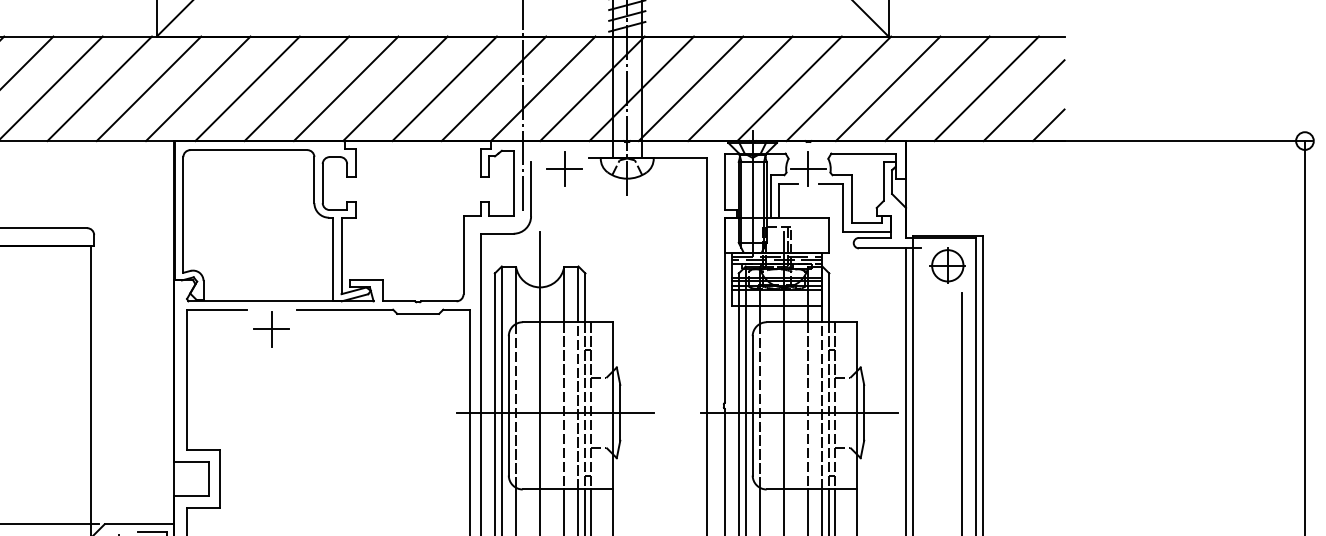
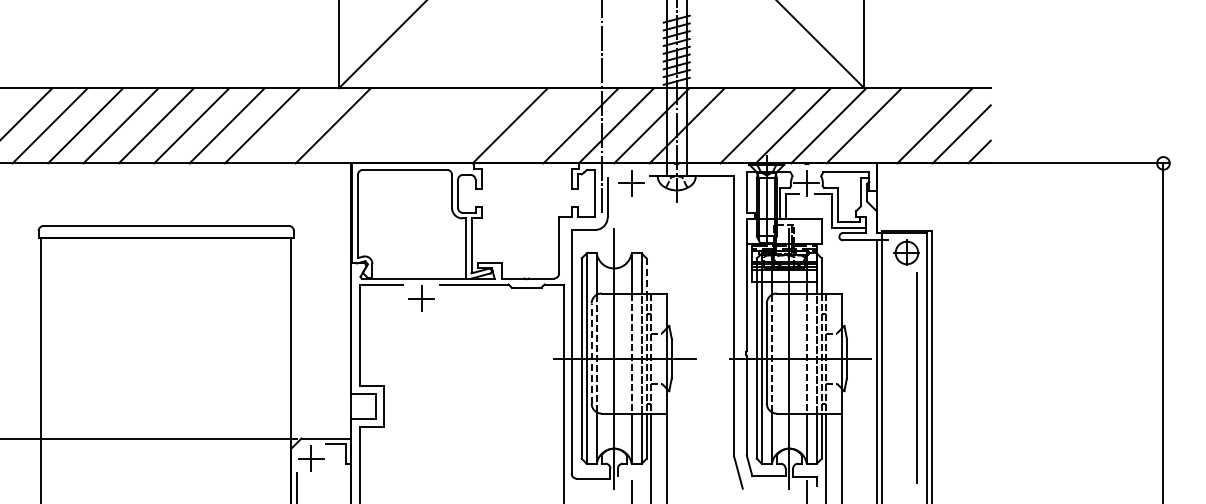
line: (99, 88) -> (297, 125), removed
line: (198, 88) -> (368, 125), removed
line: (246, 88) -> (403, 125), removed
line: (296, 88) -> (439, 125), removed
line: (345, 88) -> (474, 125), removed
line: (444, 88) -> (545, 125), removed
line: (690, 88) -> (722, 125), removed
line: (937, 88) -> (899, 125), removed
line: (585, 298) -> (646, 276), solid -> dashed
line: (508, 405) -> (591, 353), solid -> dashed

